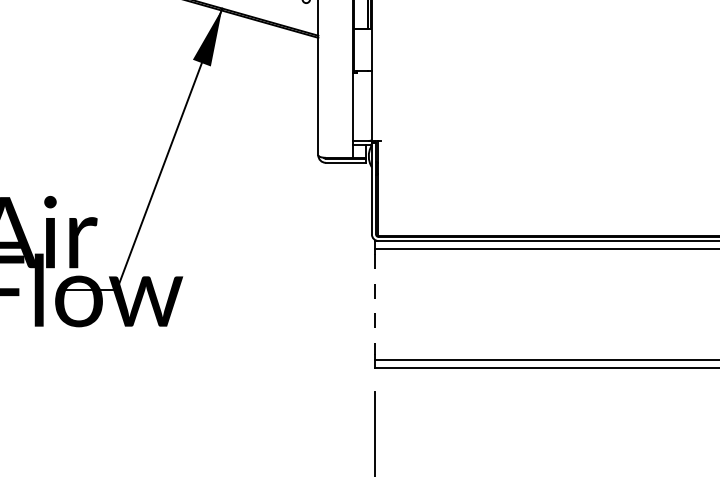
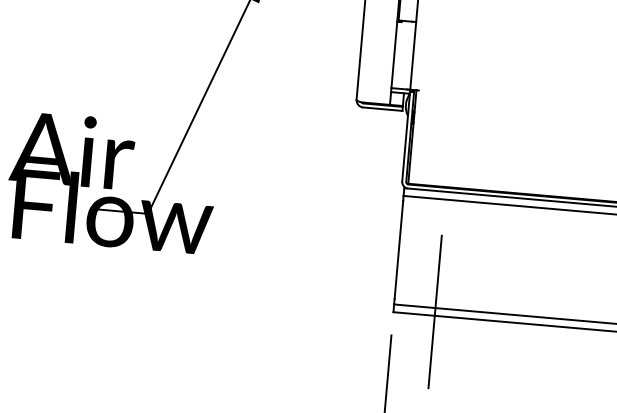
line: (374, 304) -> (398, 250), dashed -> solid
line: (416, 363) -> (434, 311), added

